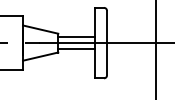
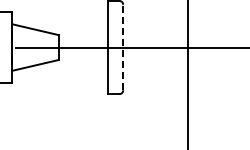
line: (76, 37) -> (82, 39), removed
line: (107, 43) -> (123, 47), solid -> dashed
line: (76, 49) -> (82, 55), removed

